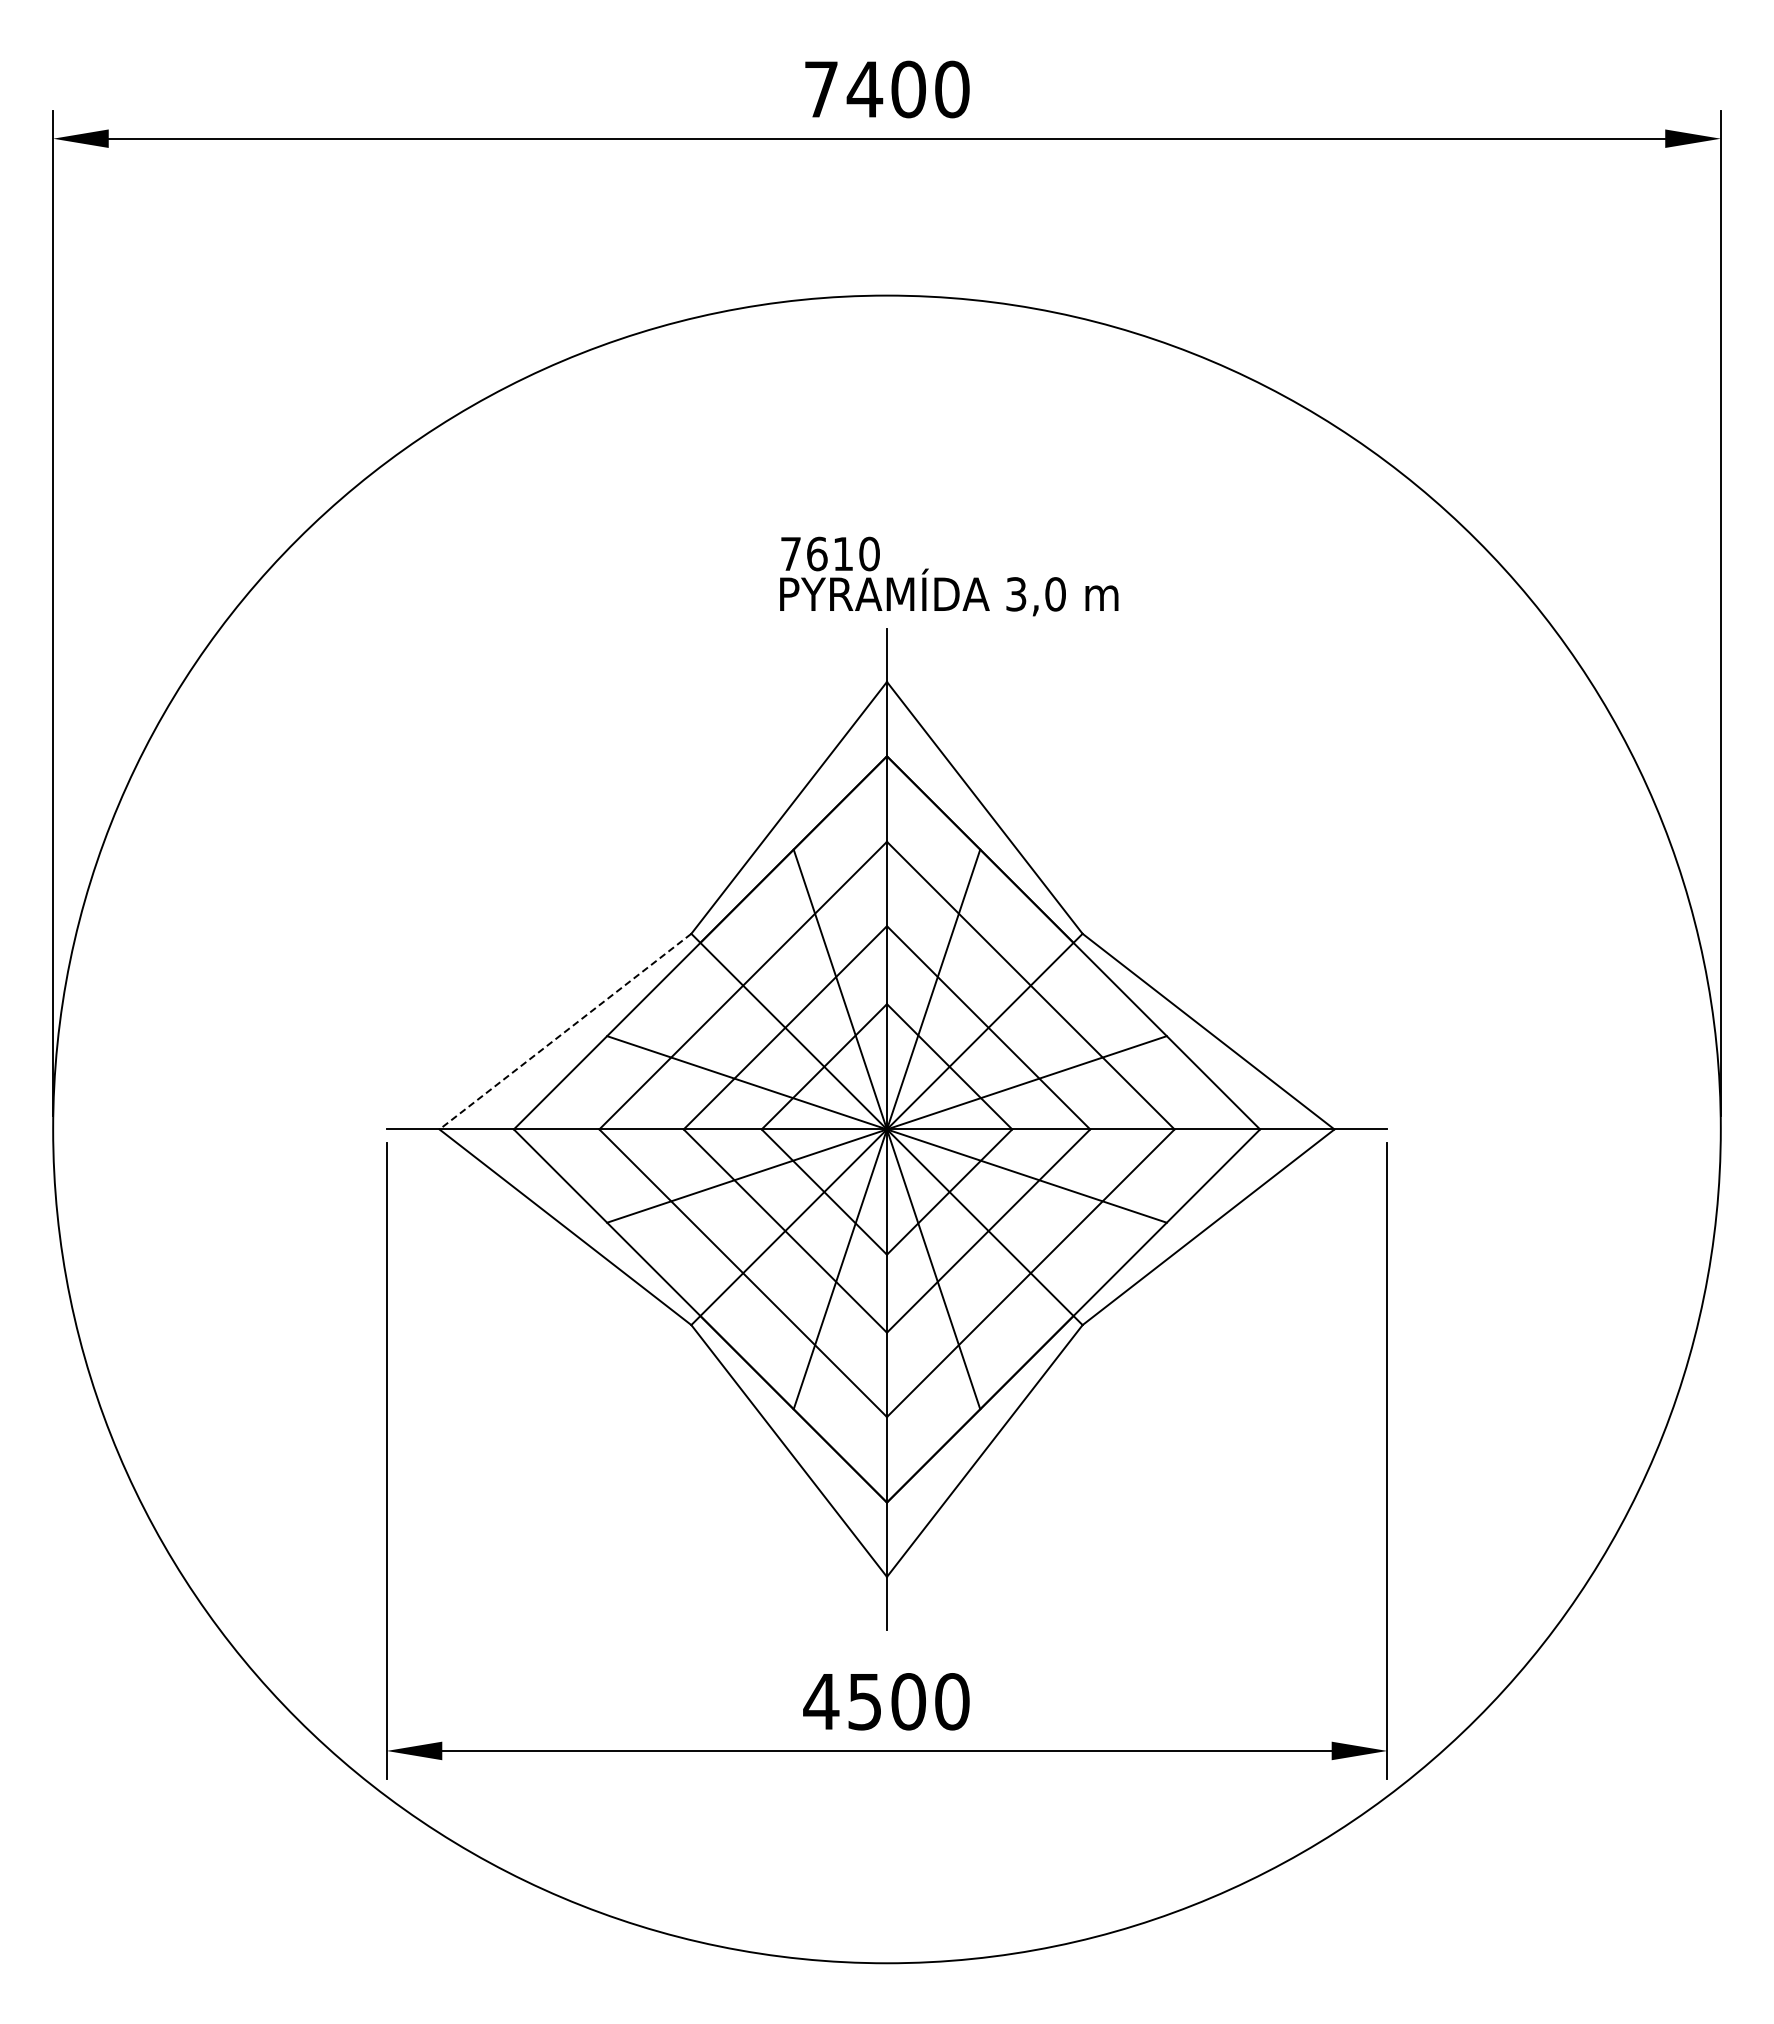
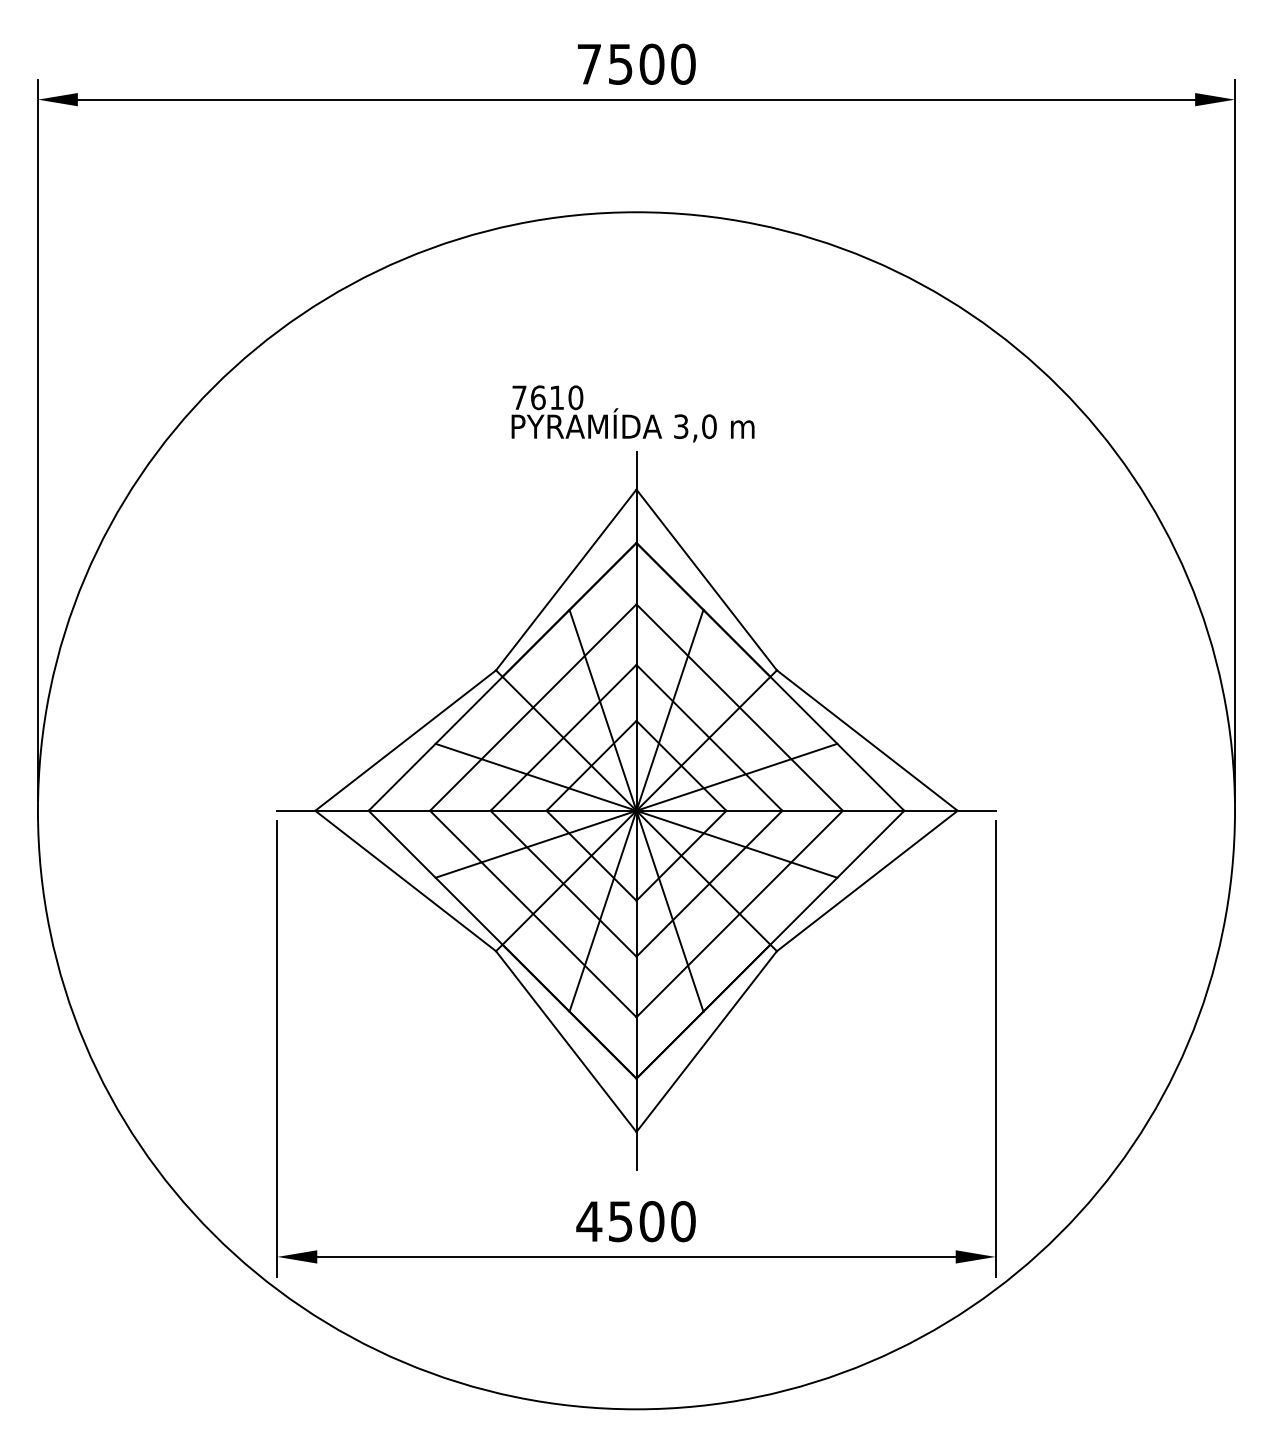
text: (864, 89) -> (620, 64), 7400 -> 7500
text: (949, 576) -> (633, 413), moved
line: (565, 1031) -> (405, 740), dashed -> solid

